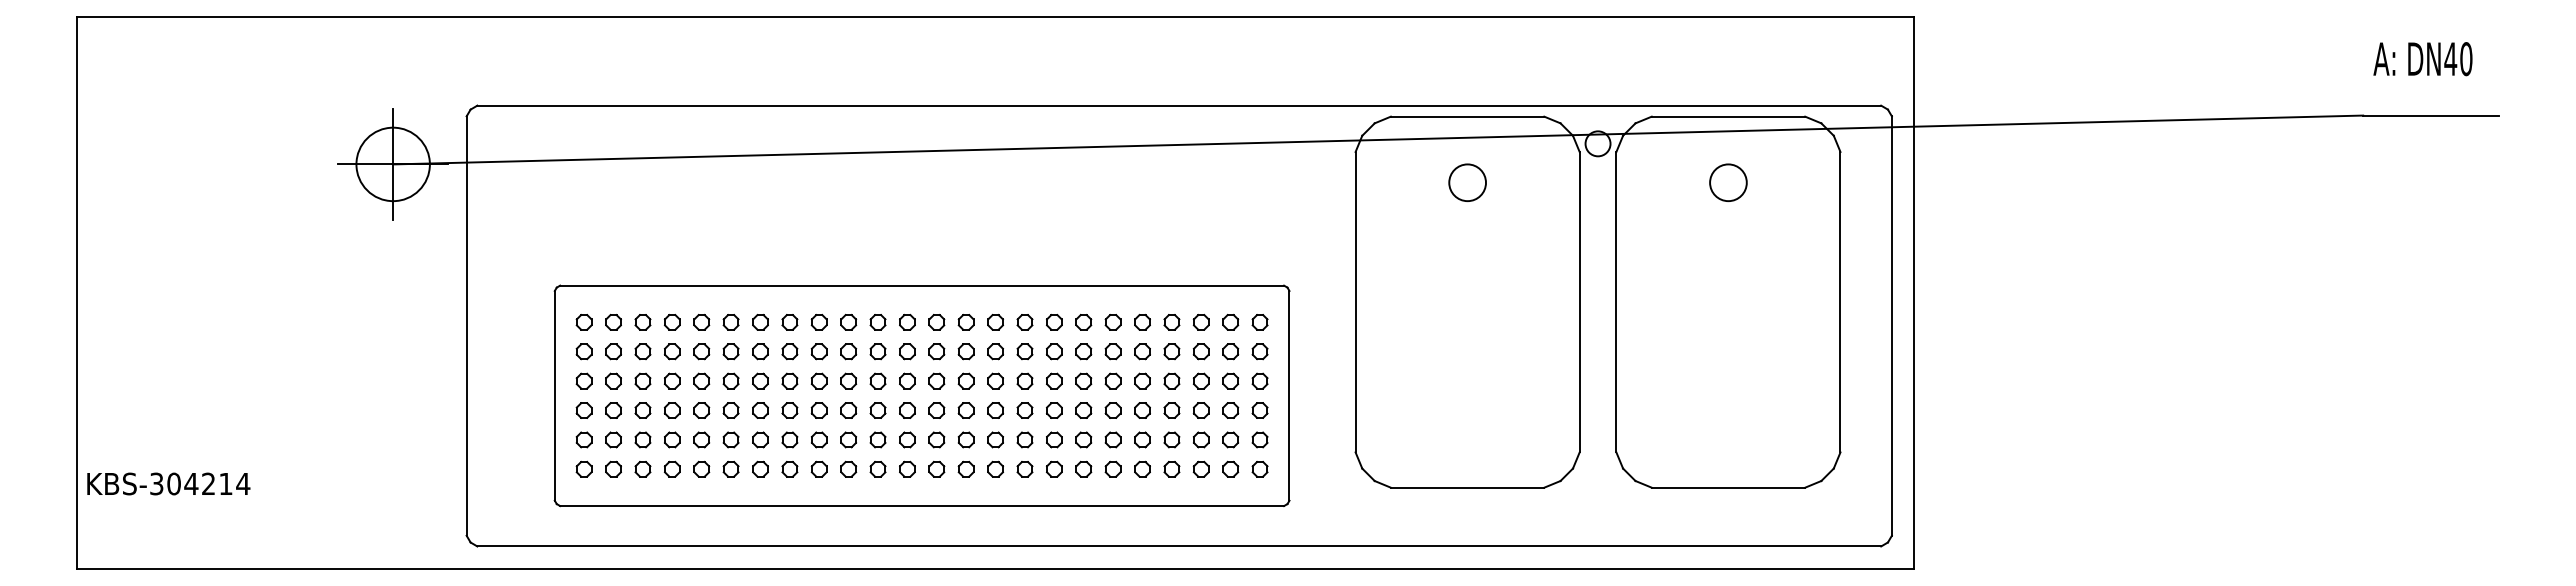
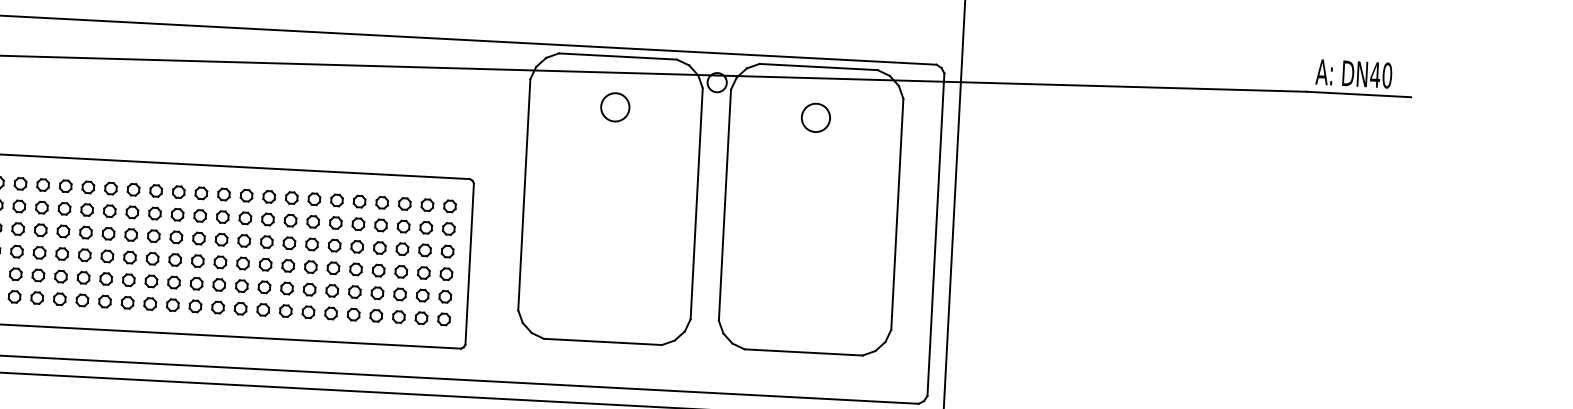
text: (2422, 59) -> (1353, 74), moved

